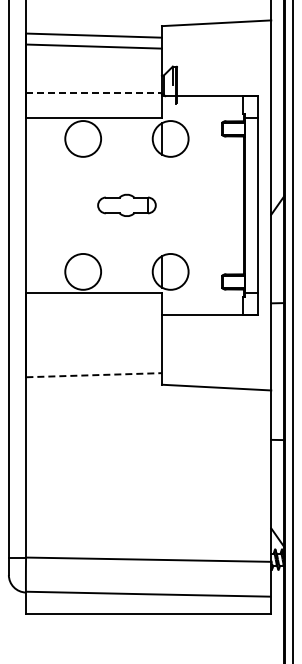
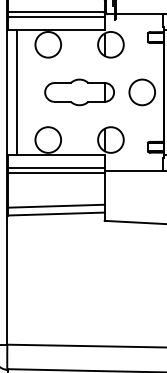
line: (94, 93) -> (56, 12), dashed -> solid
line: (93, 99) -> (55, 16), added
line: (39, 204) -> (16, 91), added
part: (126, 205) -> (79, 92), size x1.67
circle: (214, 205) -> (142, 92), added
line: (93, 311) -> (55, 168), added
line: (93, 317) -> (55, 172), added
line: (93, 364) -> (55, 206), added
line: (94, 375) -> (56, 214), dashed -> solid

